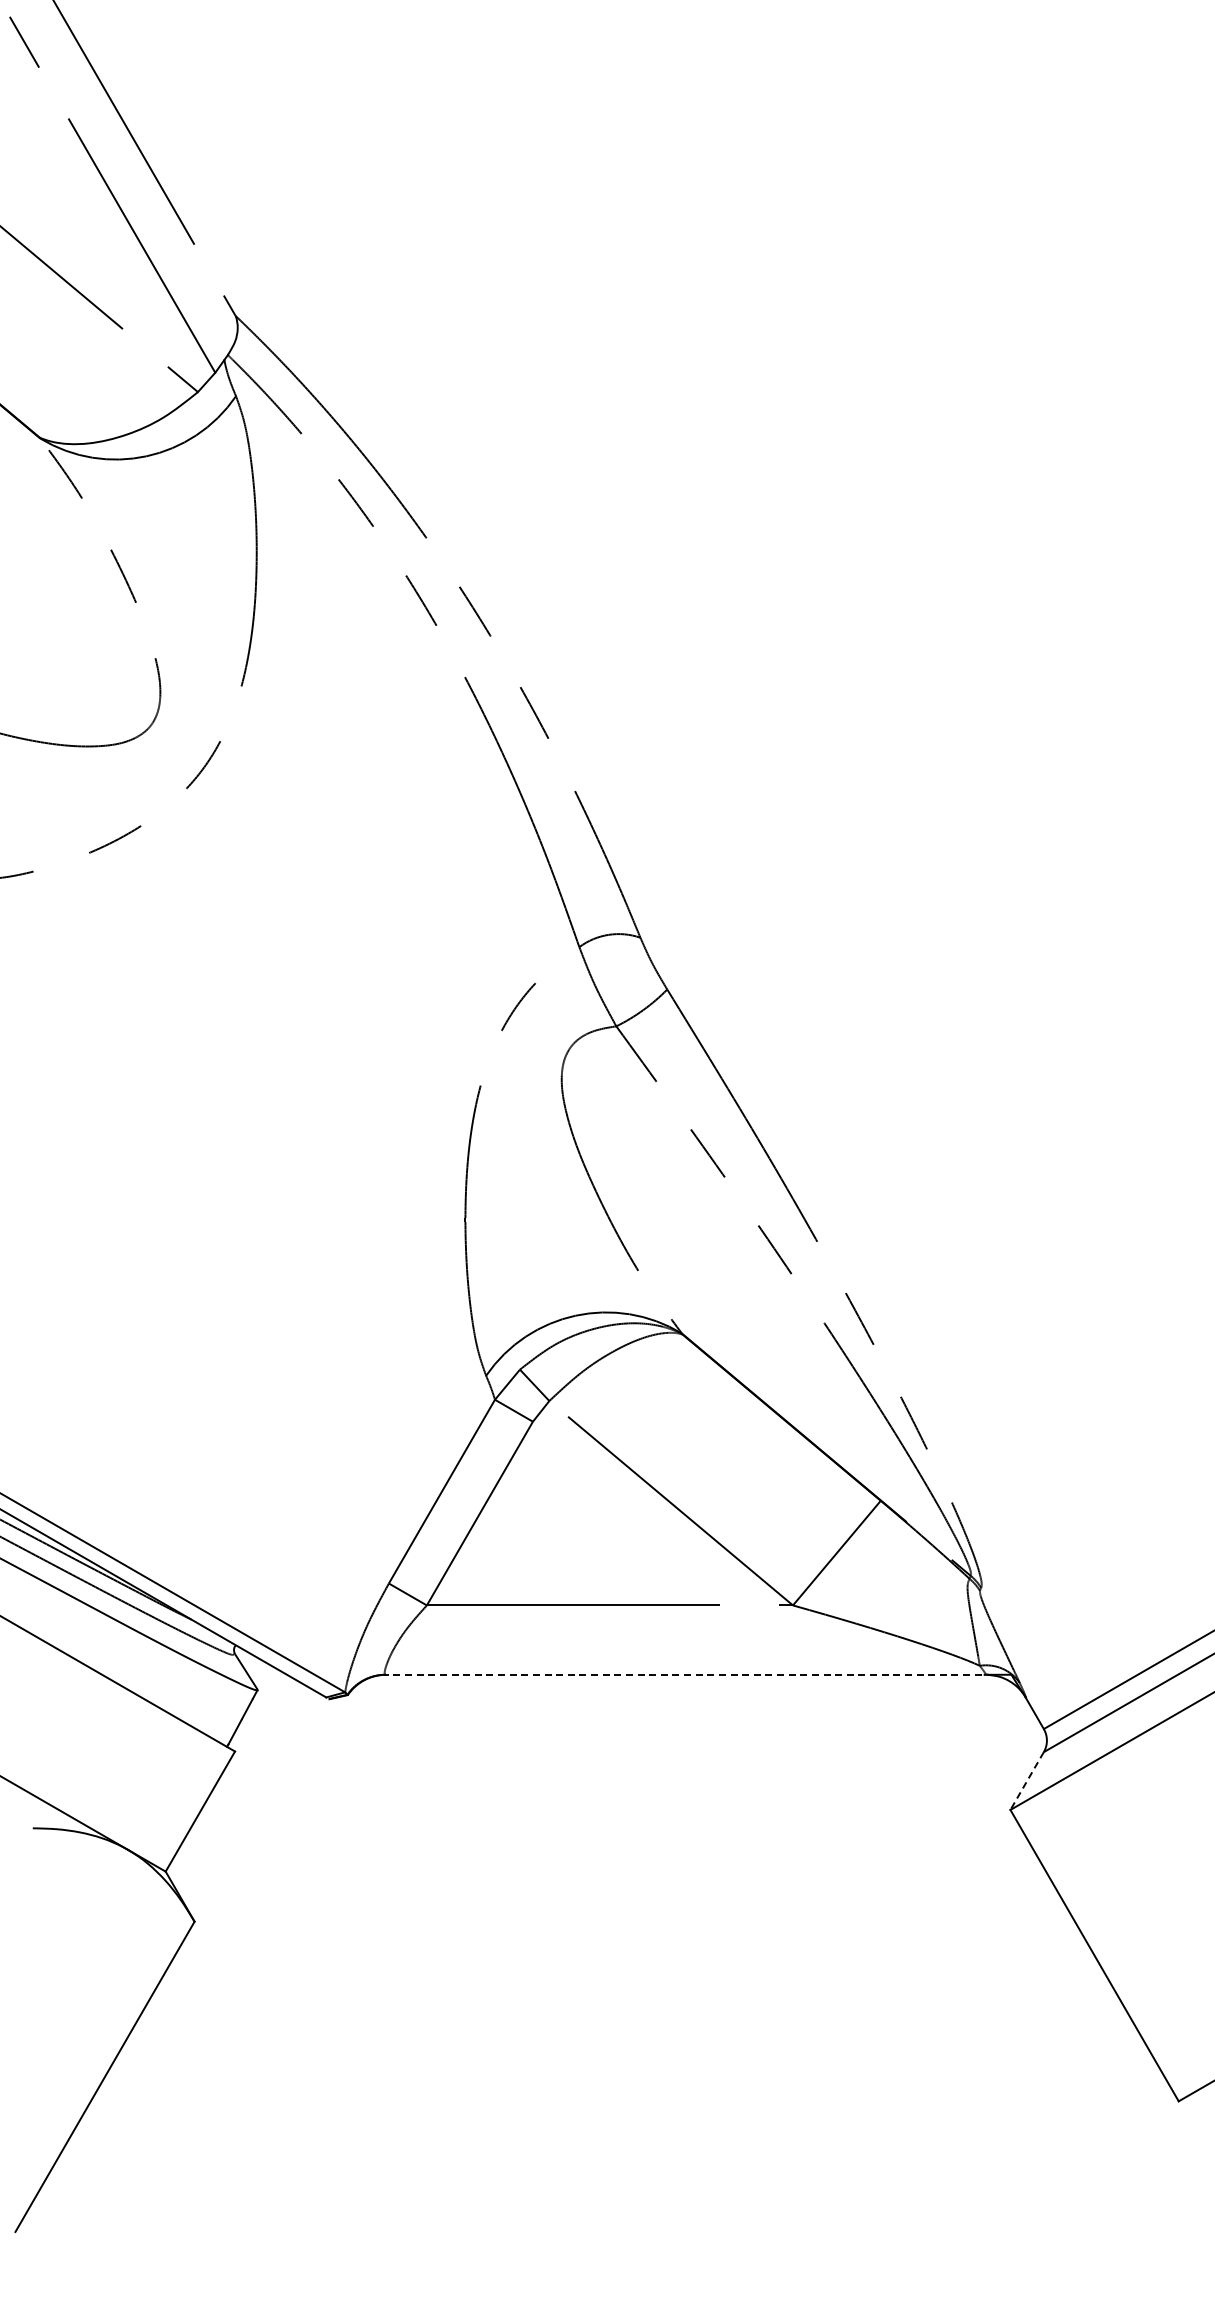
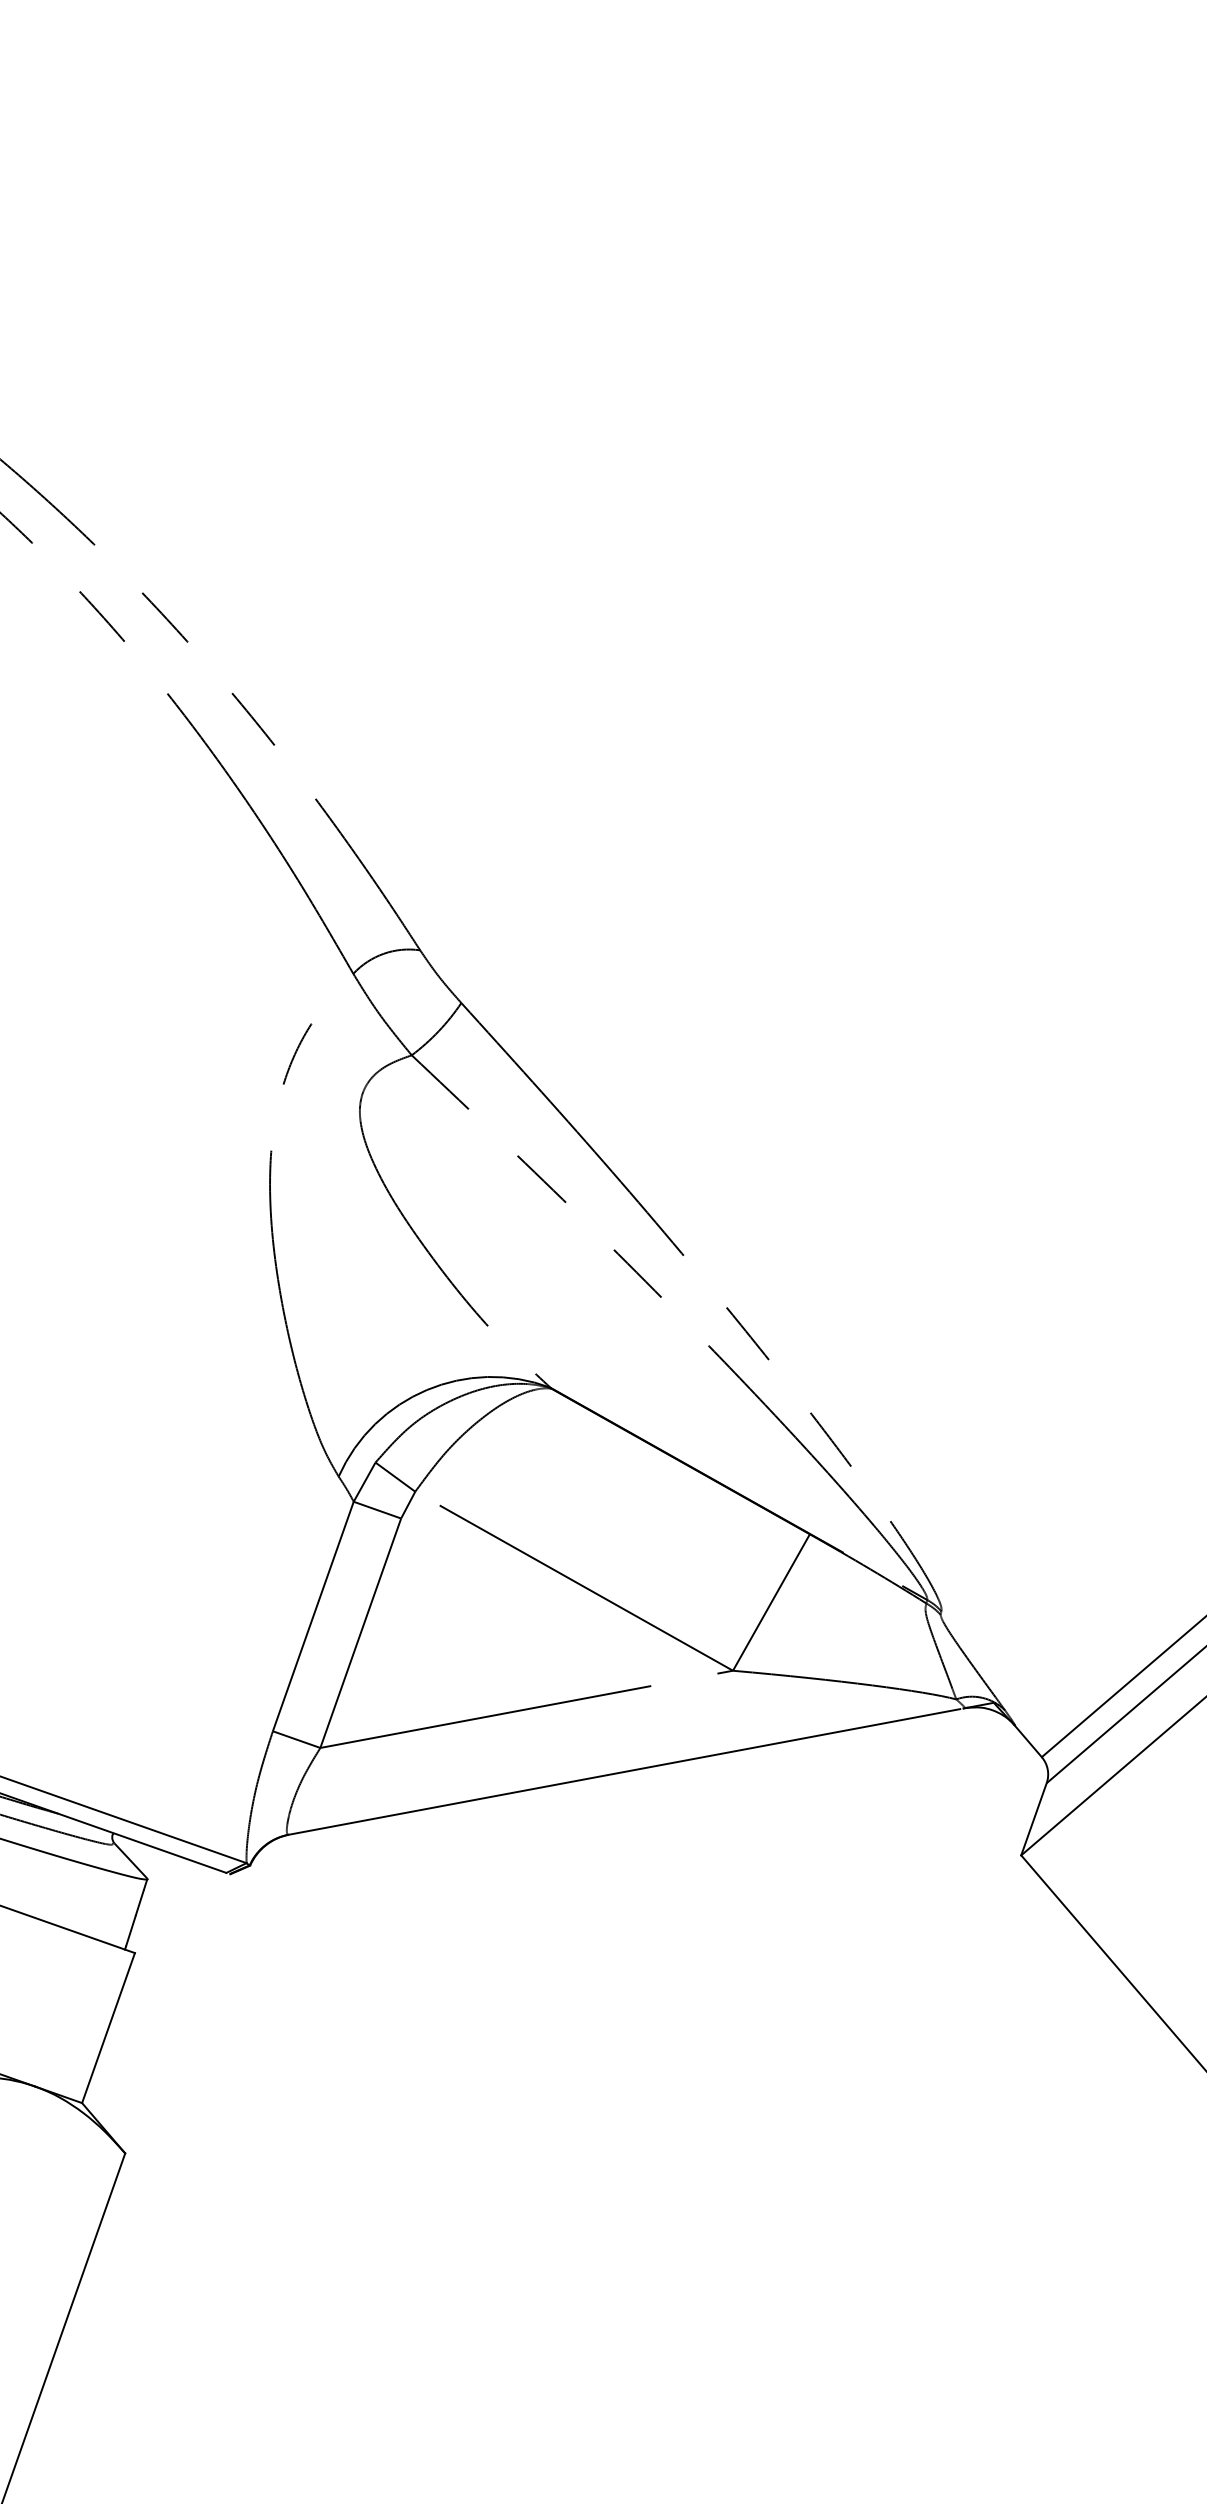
line: (683, 1674) -> (624, 1771), dashed -> solid
line: (1026, 1781) -> (1033, 1819), dashed -> solid

